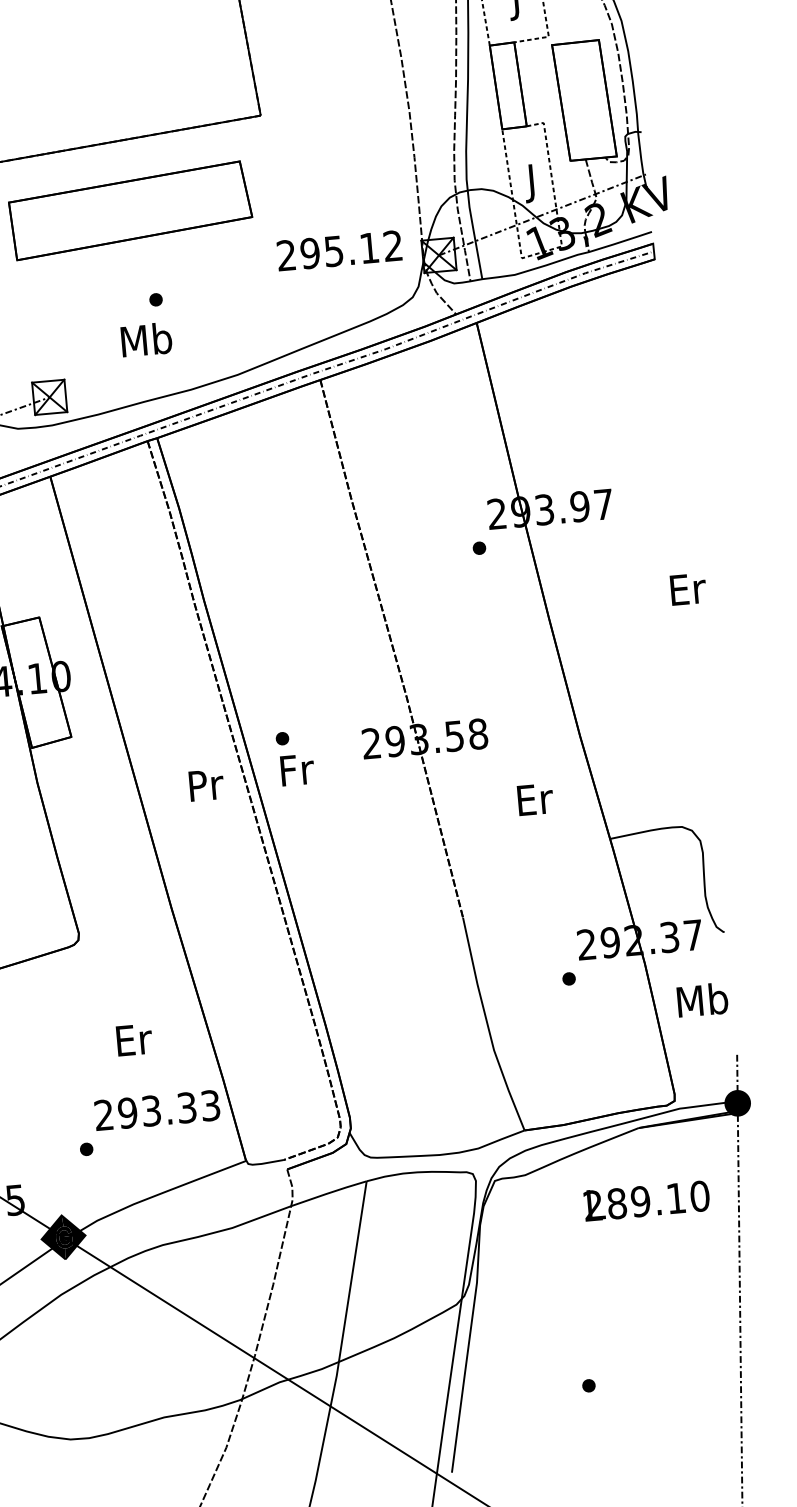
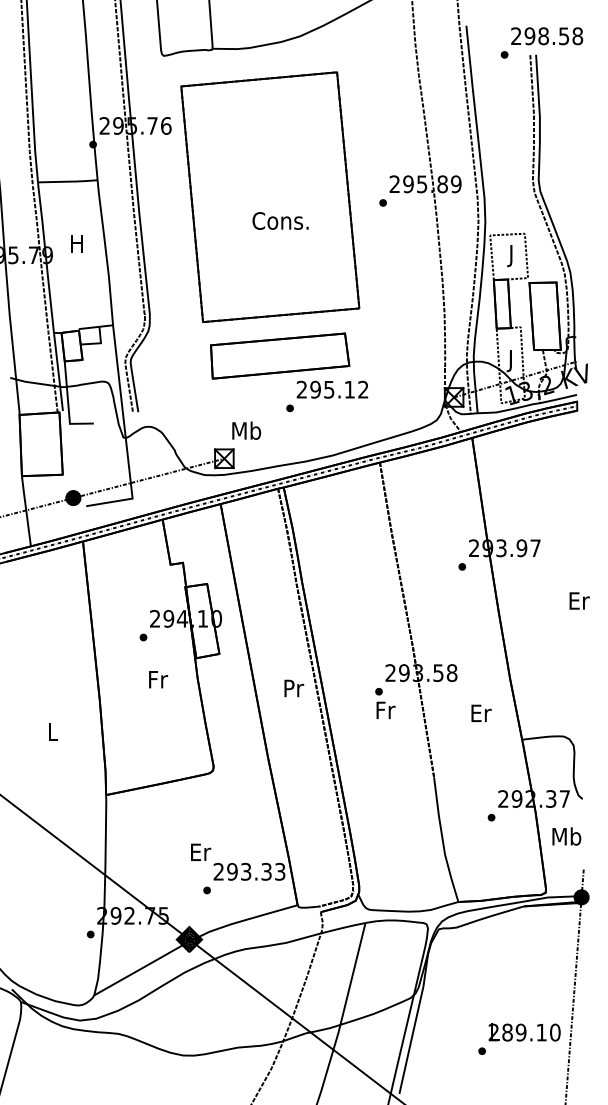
text: (339, 250) -> (332, 389), moved
text: (146, 339) -> (246, 430), moved
text: (295, 758) -> (385, 703), moved
text: (135, 1038) -> (201, 851), moved
text: (646, 1200) -> (524, 1032), moved

